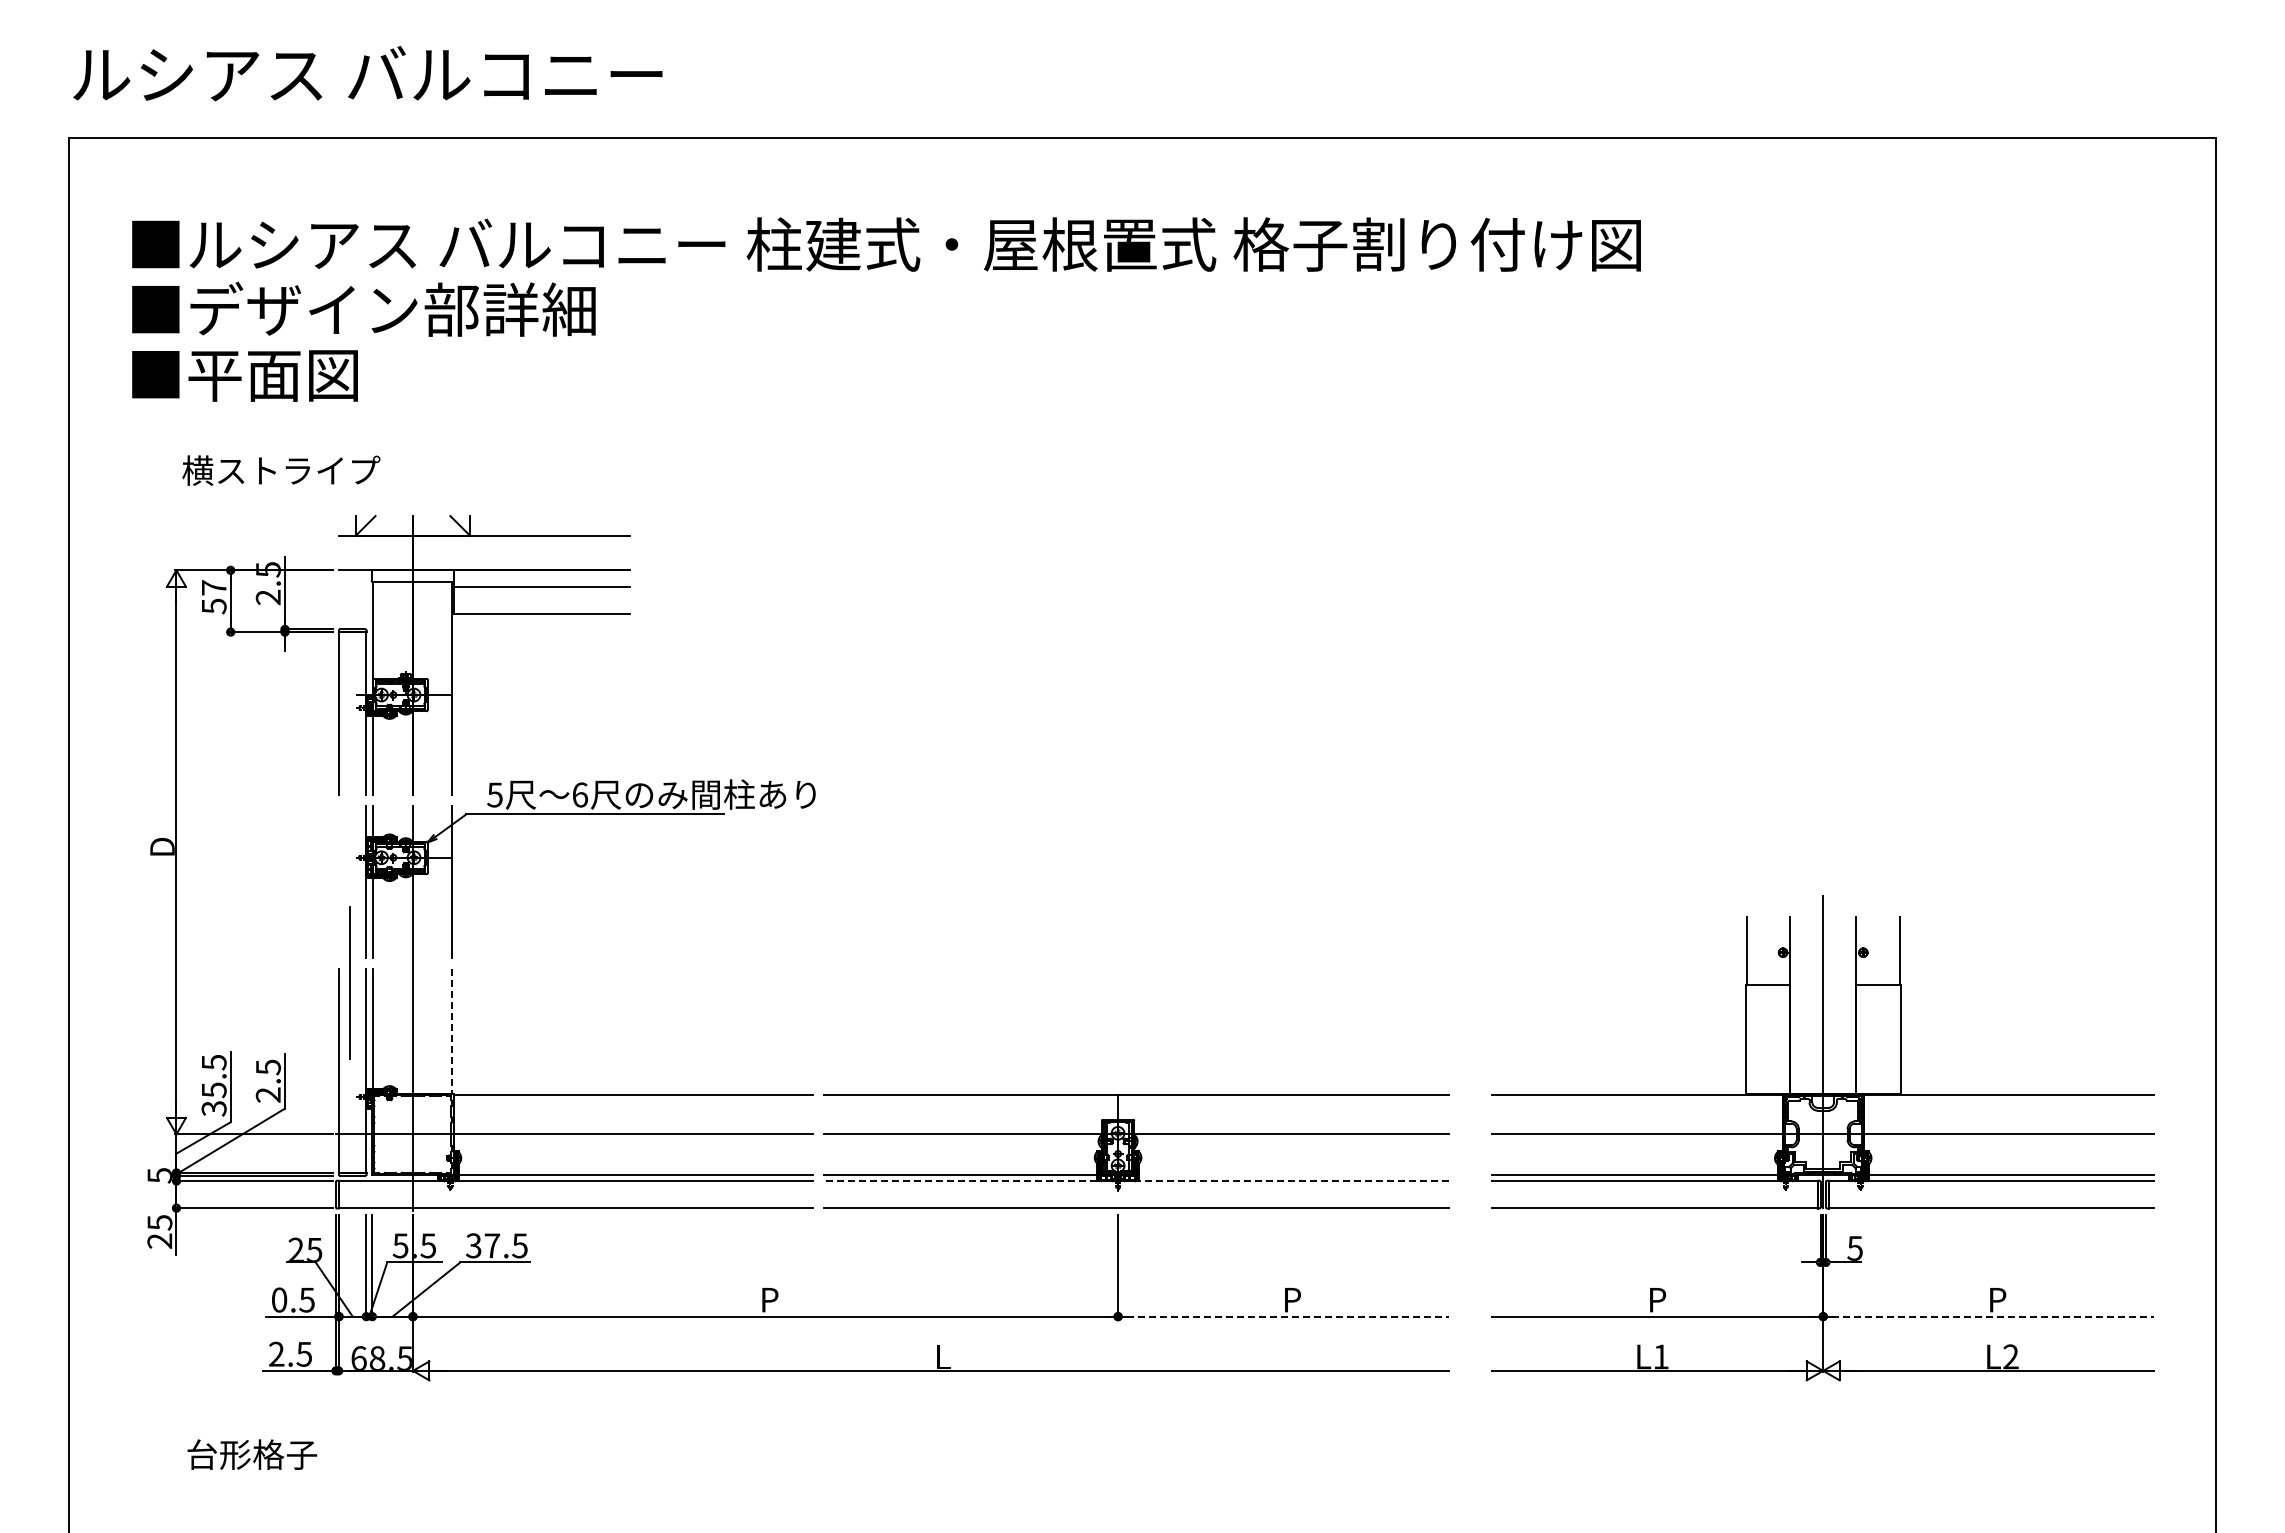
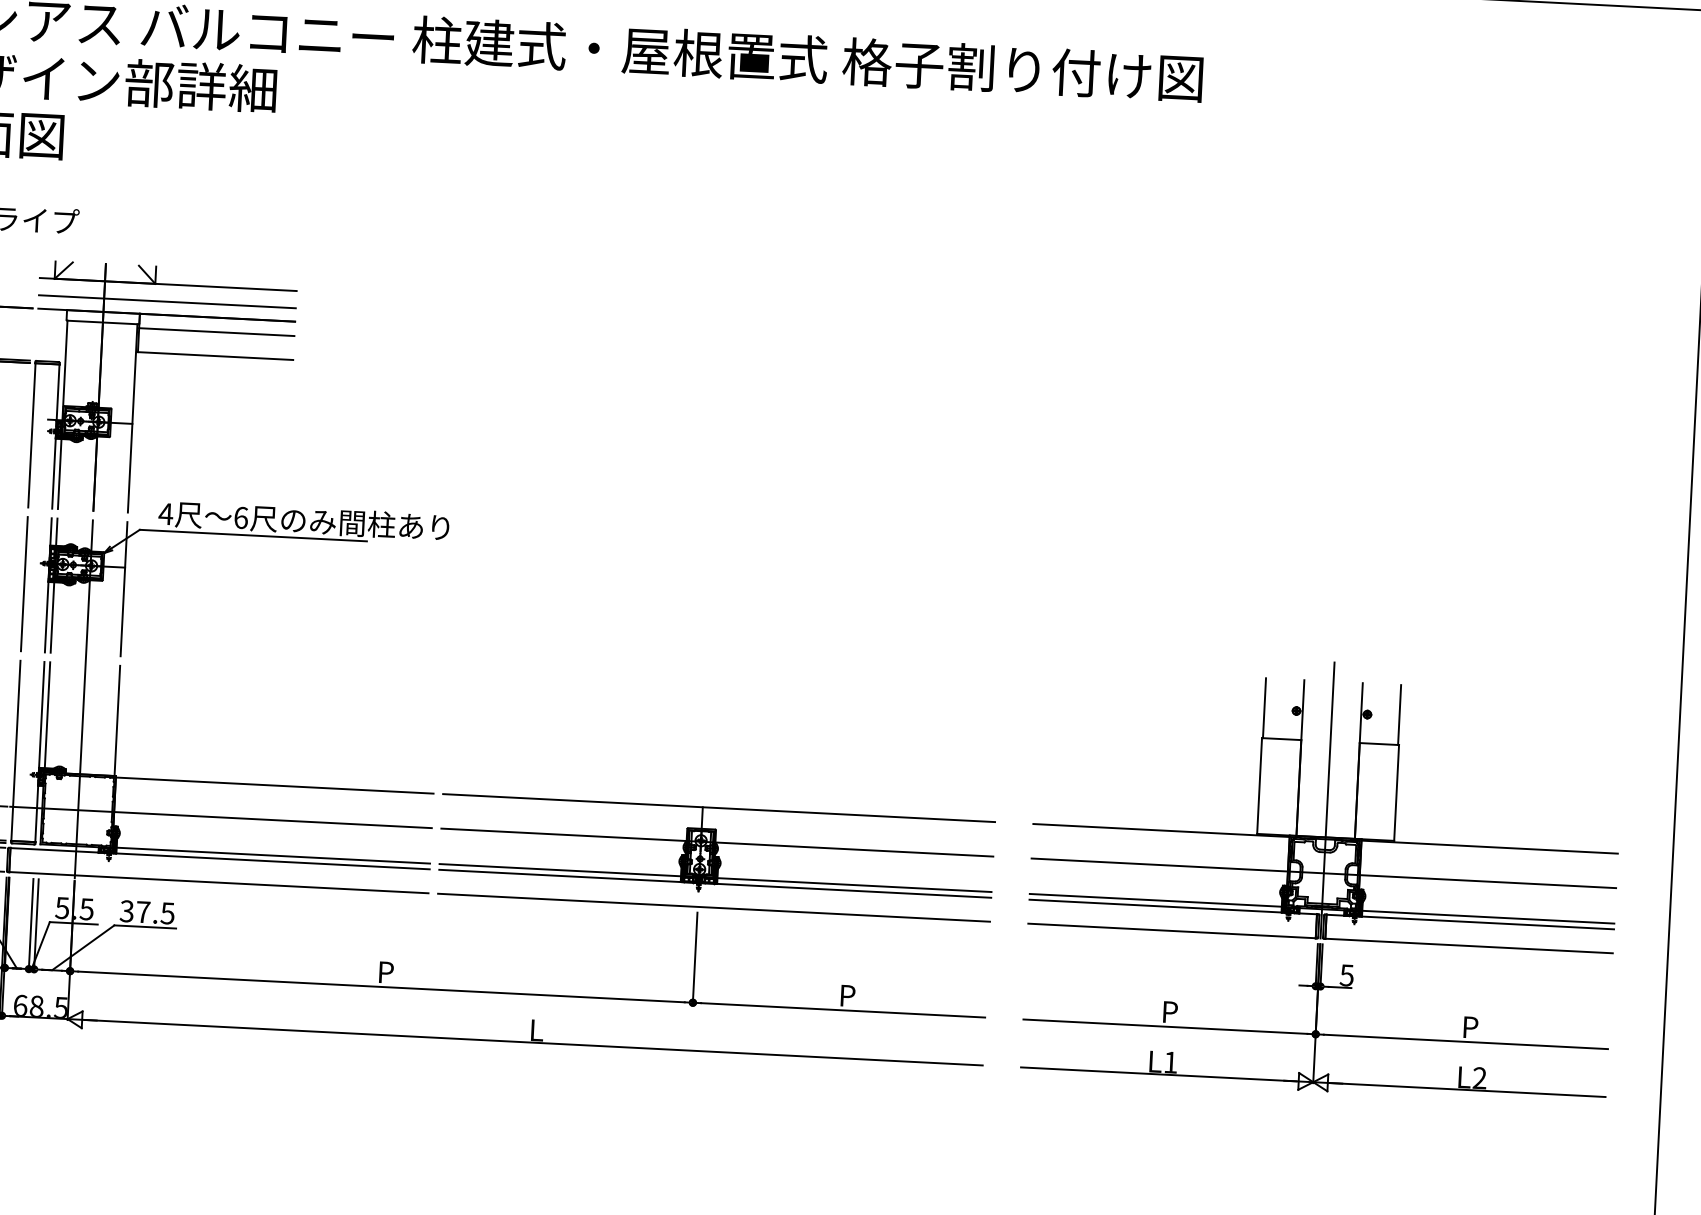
line: (484, 555) -> (167, 302), added
text: (494, 794) -> (165, 513), 5 -> 4
line: (349, 982) -> (23, 583), moved
line: (452, 1031) -> (117, 721), dashed -> solid
line: (1293, 1174) -> (854, 885), added
line: (1136, 1181) -> (715, 884), dashed -> solid
line: (1288, 1316) -> (843, 1010), dashed -> solid
line: (1993, 1316) -> (1466, 1041), dashed -> solid

